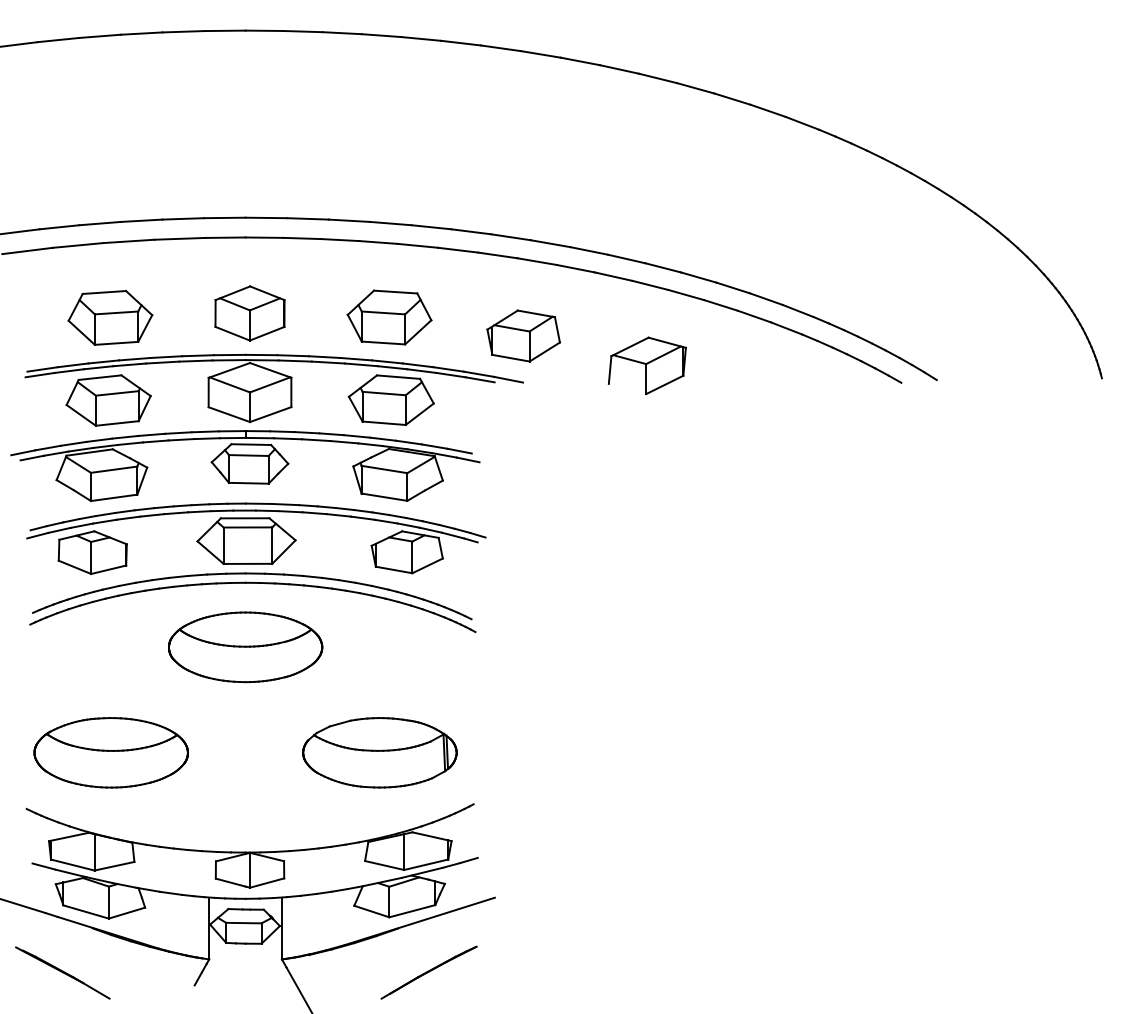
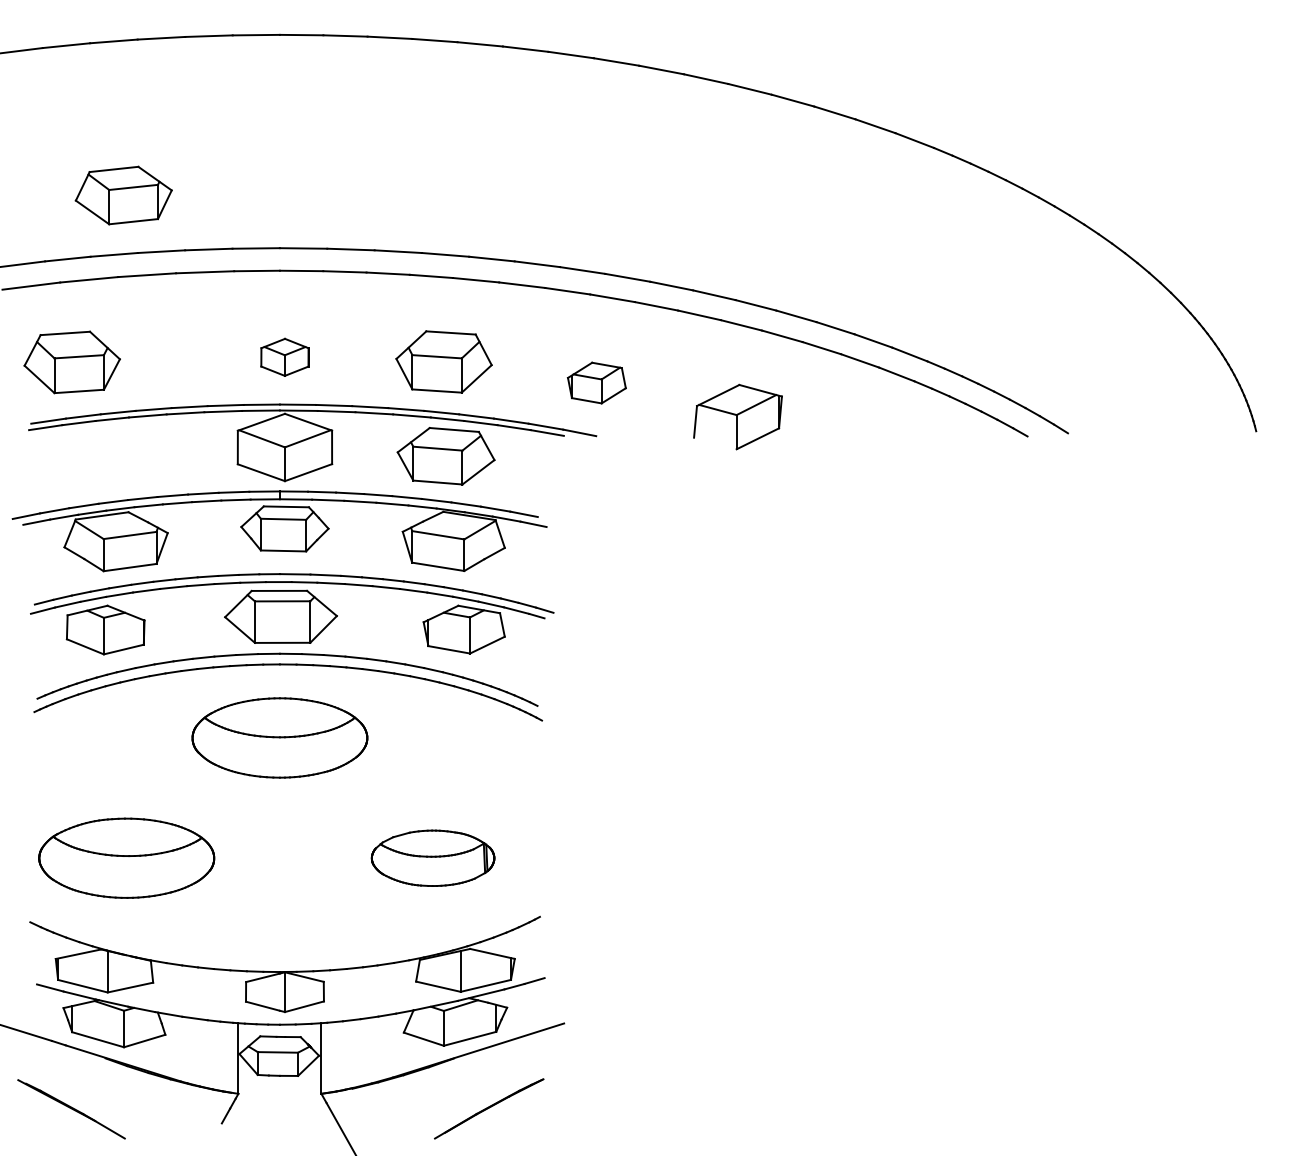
part: (249, 313) -> (284, 357), size x0.6
part: (110, 317) -> (72, 361), moved
part: (523, 335) -> (596, 382), size x0.7
part: (108, 400) -> (123, 195), moved
part: (379, 752) -> (432, 857), size x0.7

